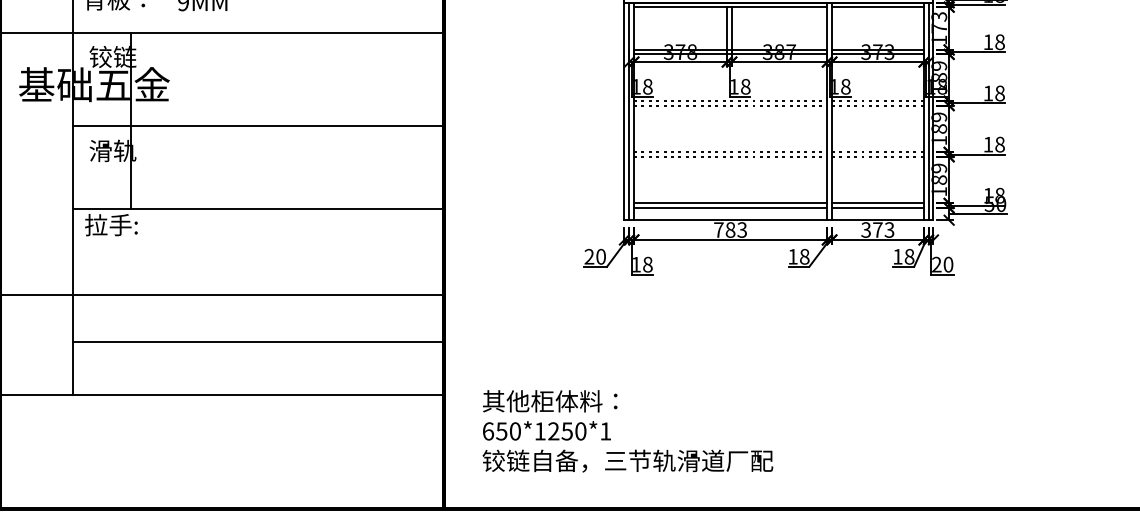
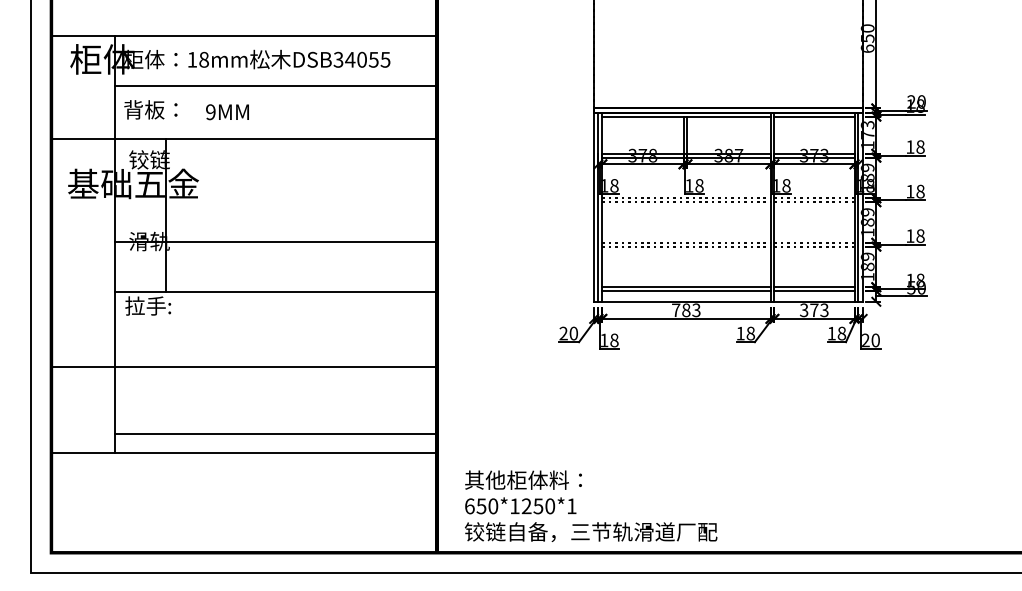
line: (257, 125) -> (275, 241), moved
line: (257, 341) -> (275, 434), moved
text: (627, 430) -> (590, 505), moved

